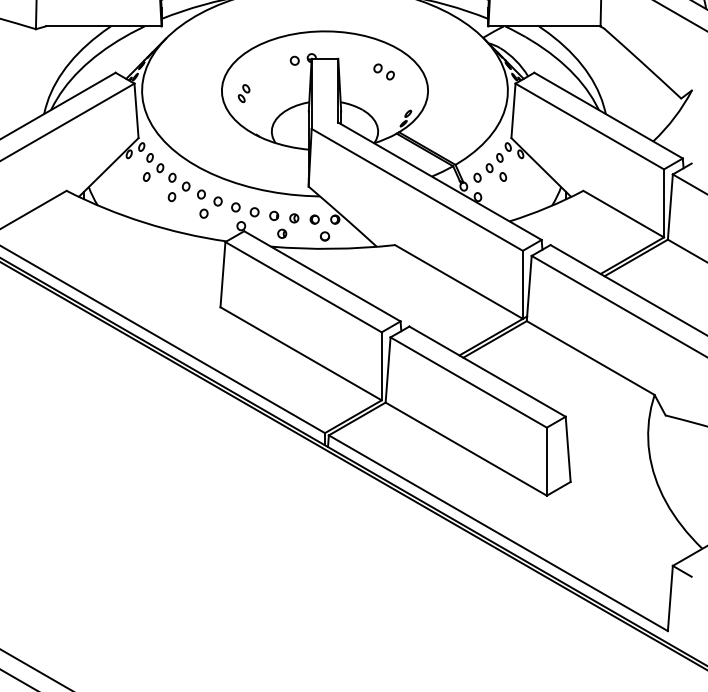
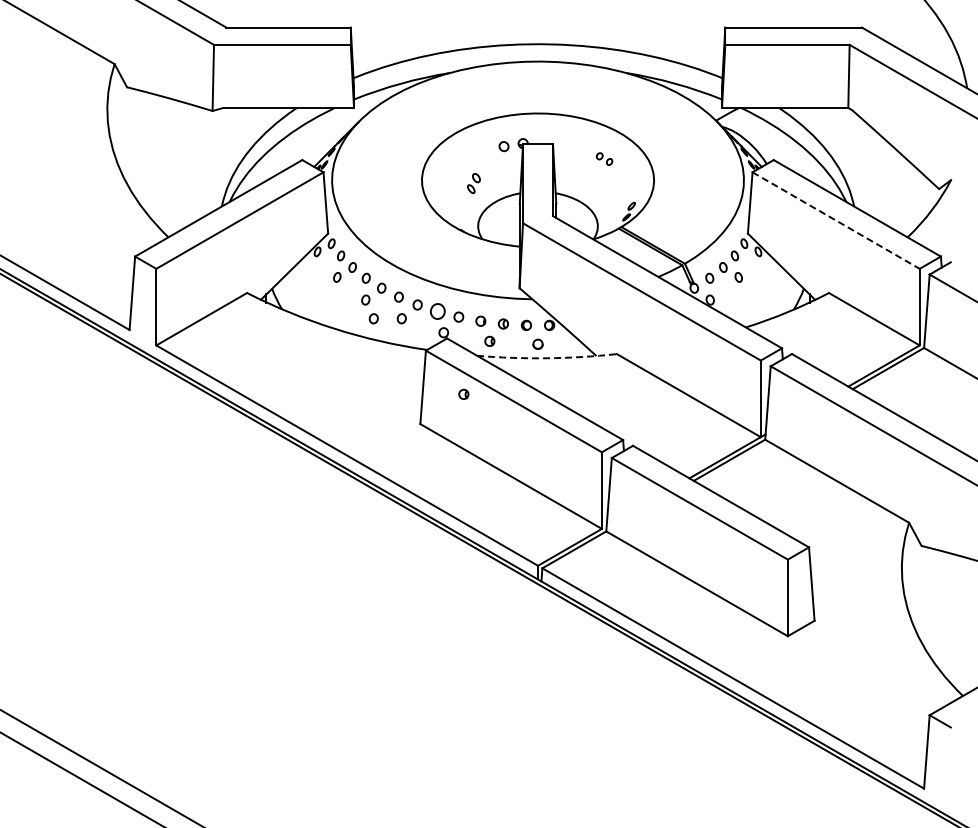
part: (384, 71) -> (604, 158), size x0.7
part: (243, 93) -> (473, 183), moved
line: (590, 126) -> (836, 220), solid -> dashed
part: (235, 207) -> (437, 311), size x1.6
part: (178, 213) -> (373, 318), added
arc: (333, 249) -> (547, 358), solid -> dashed
part: (258, 280) -> (463, 393), added

